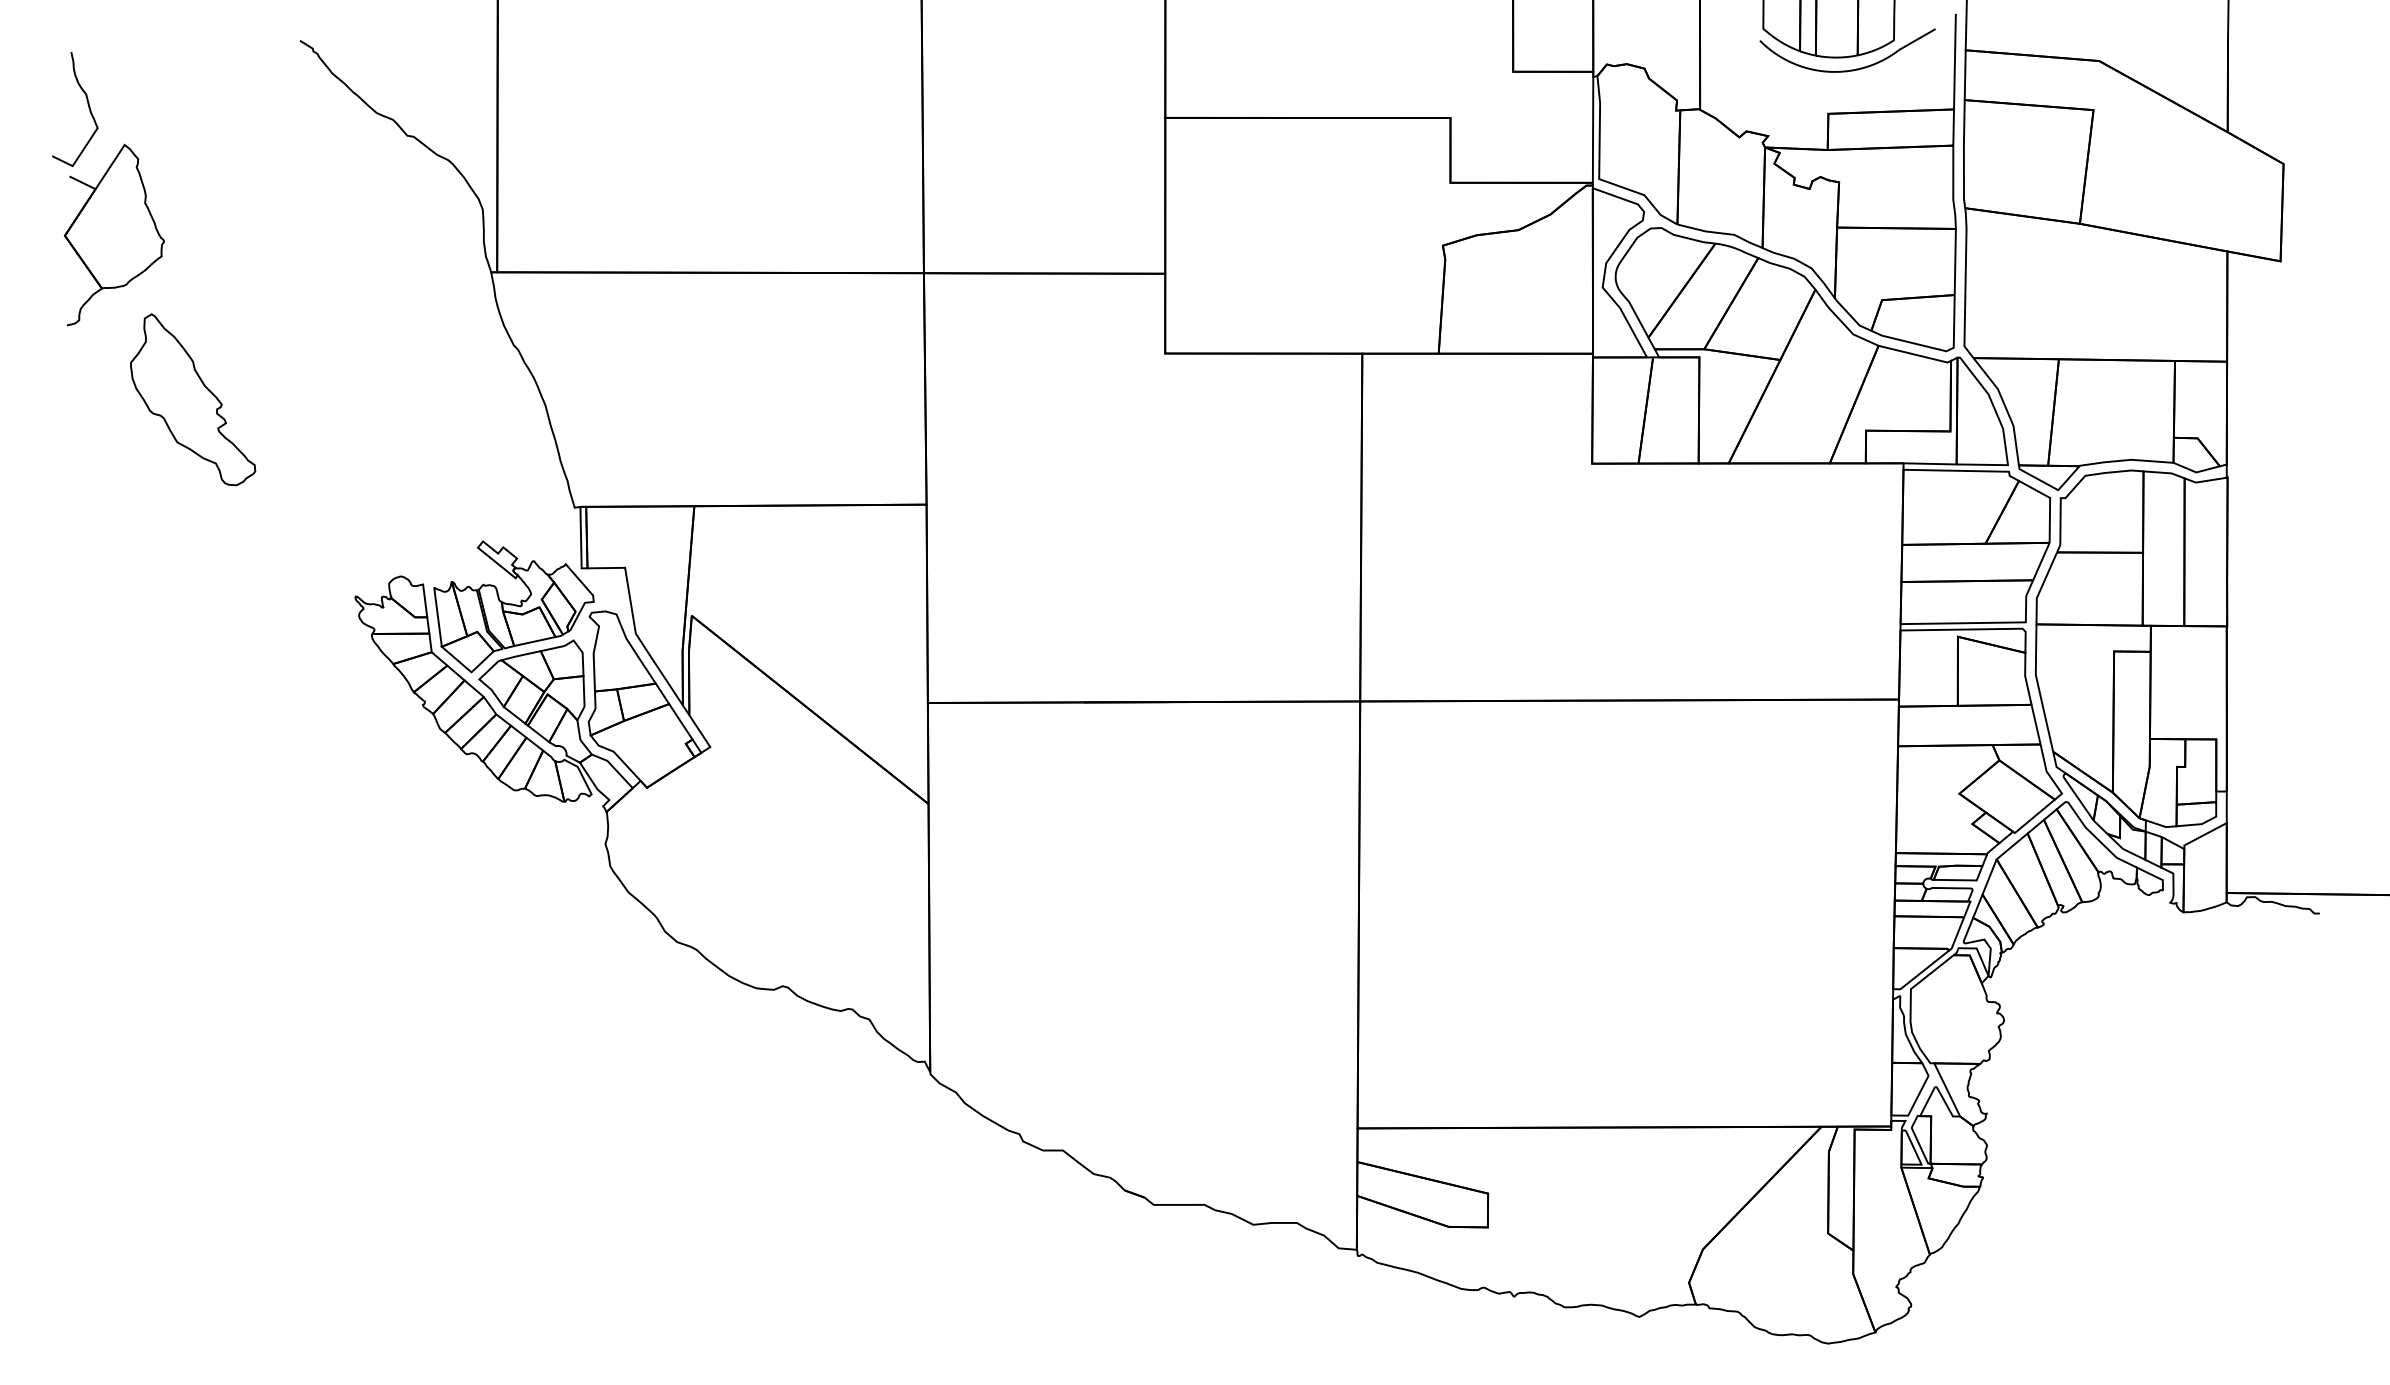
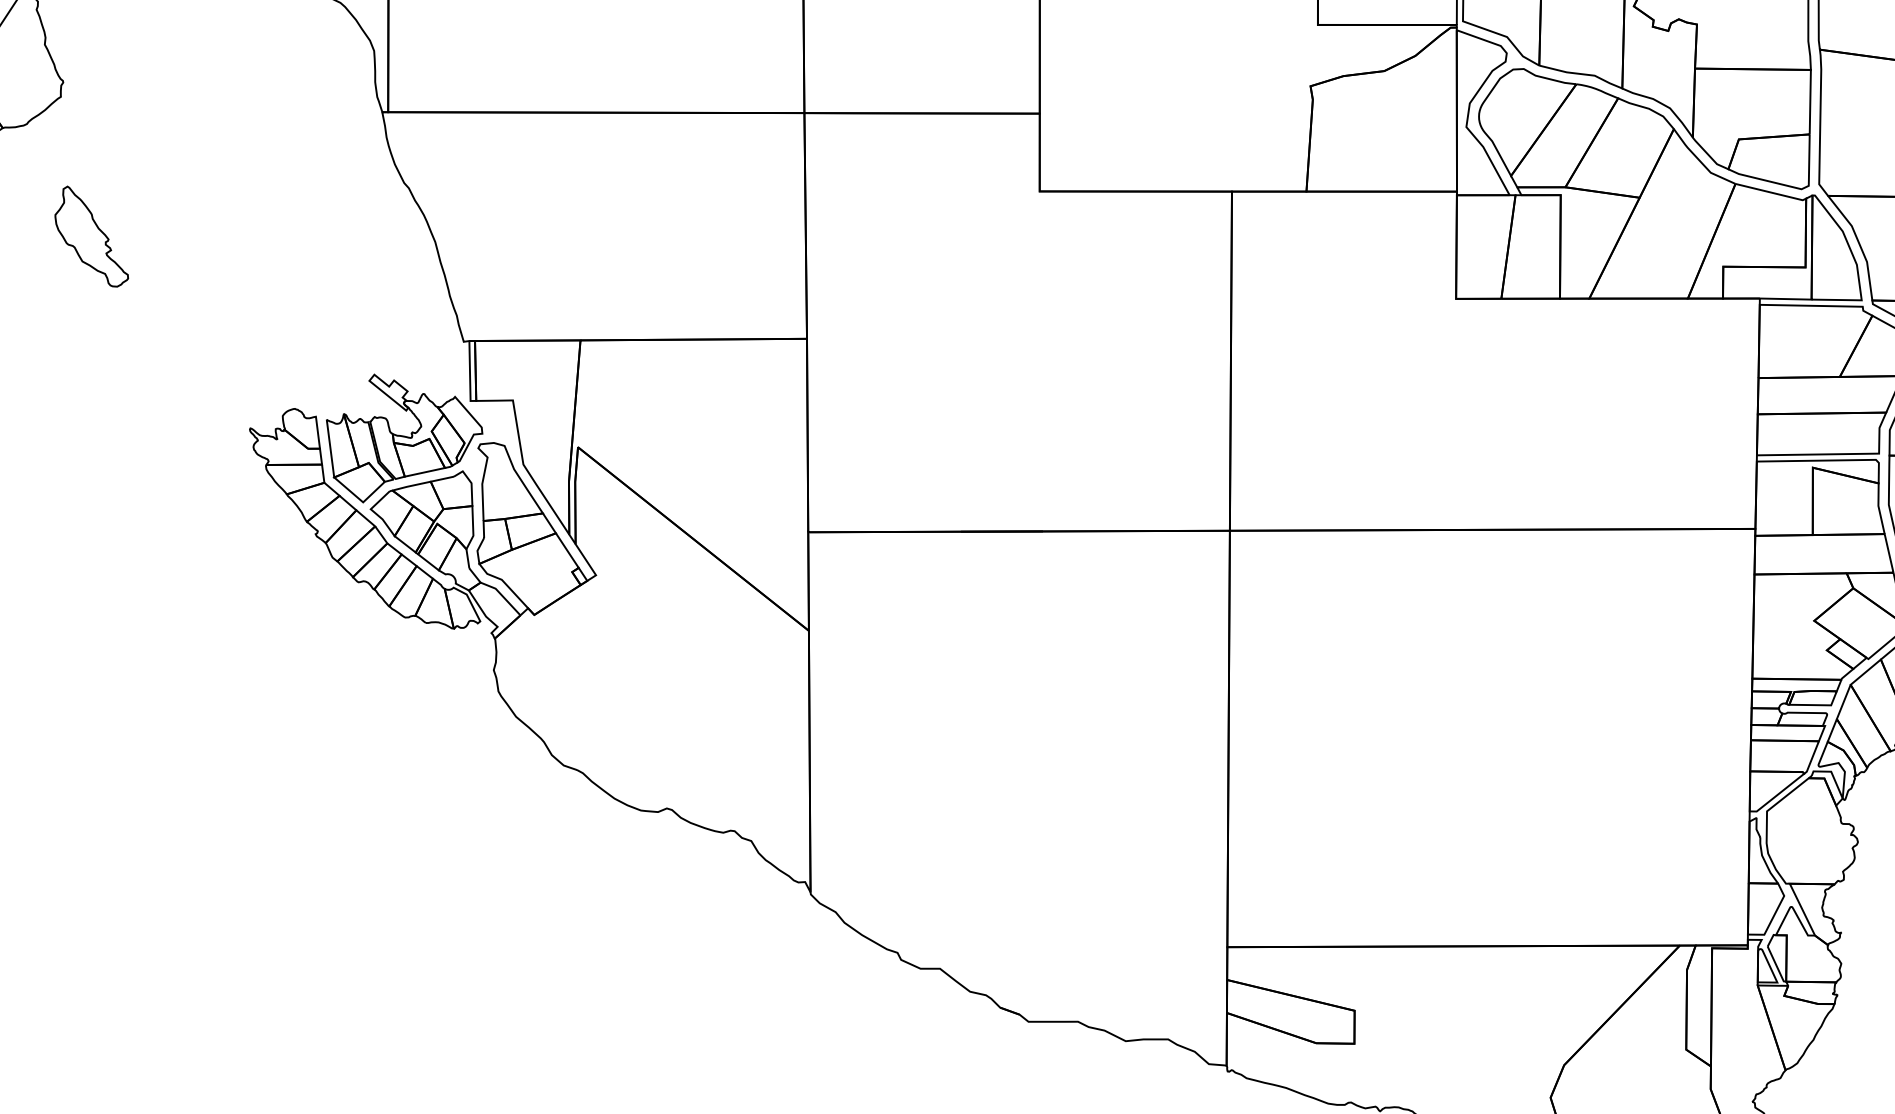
part: (193, 399) -> (92, 236), size x0.6

